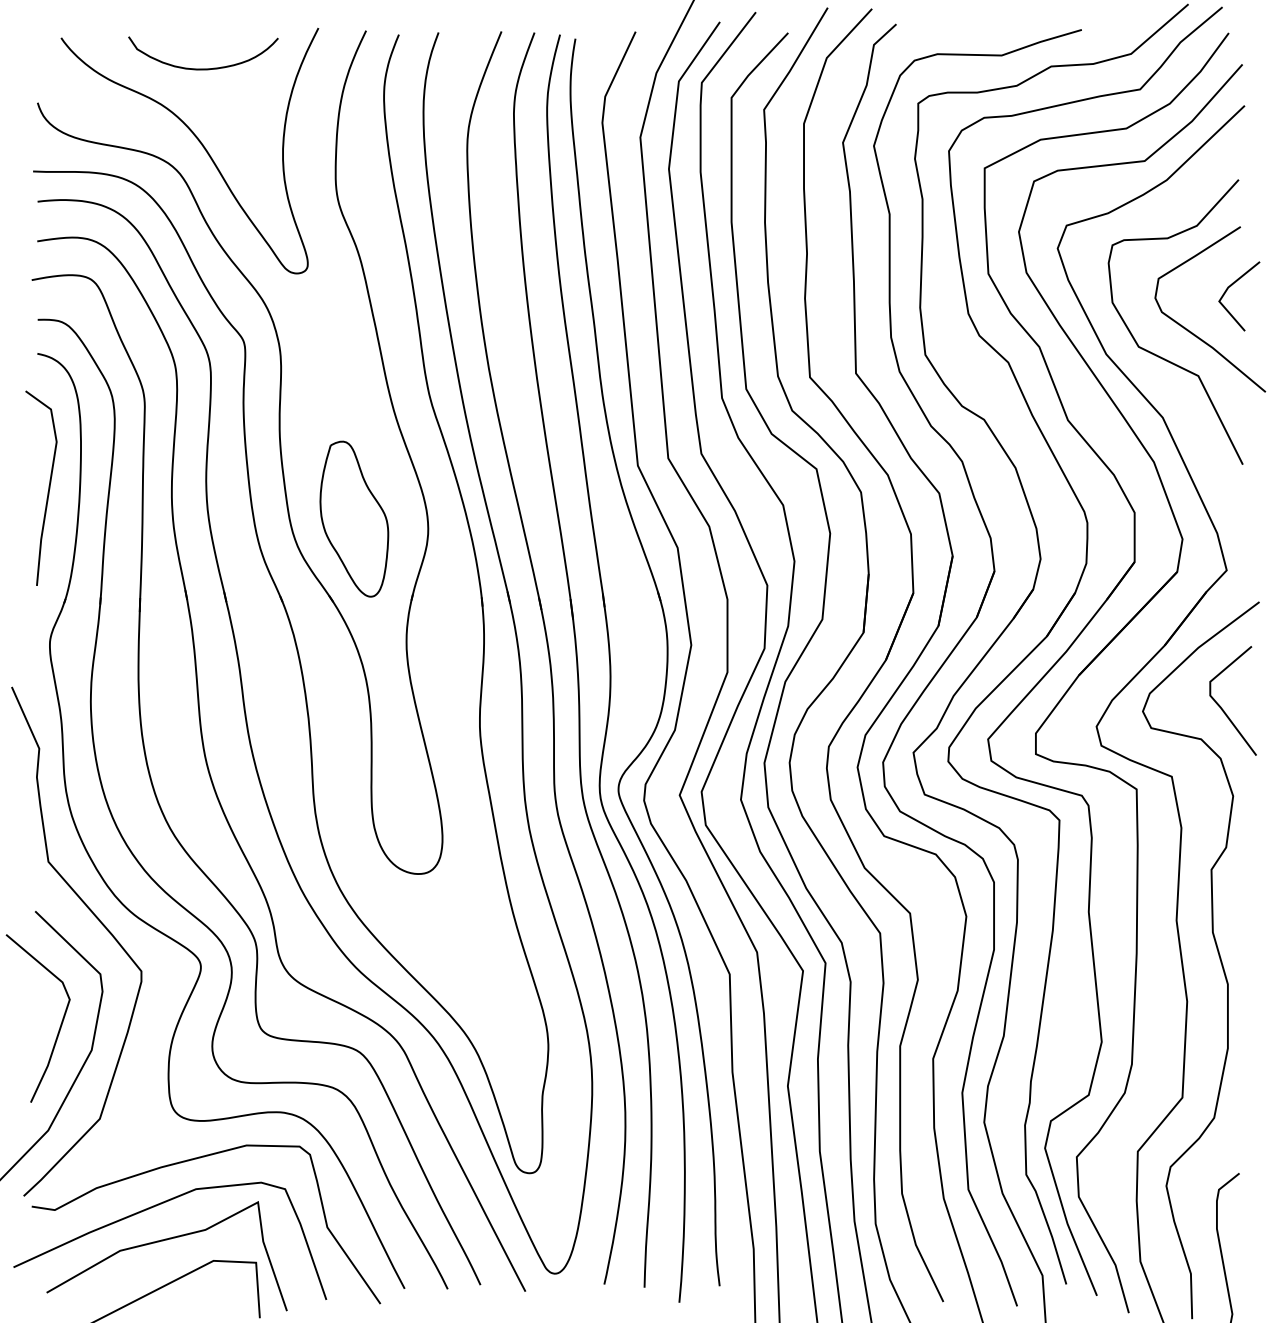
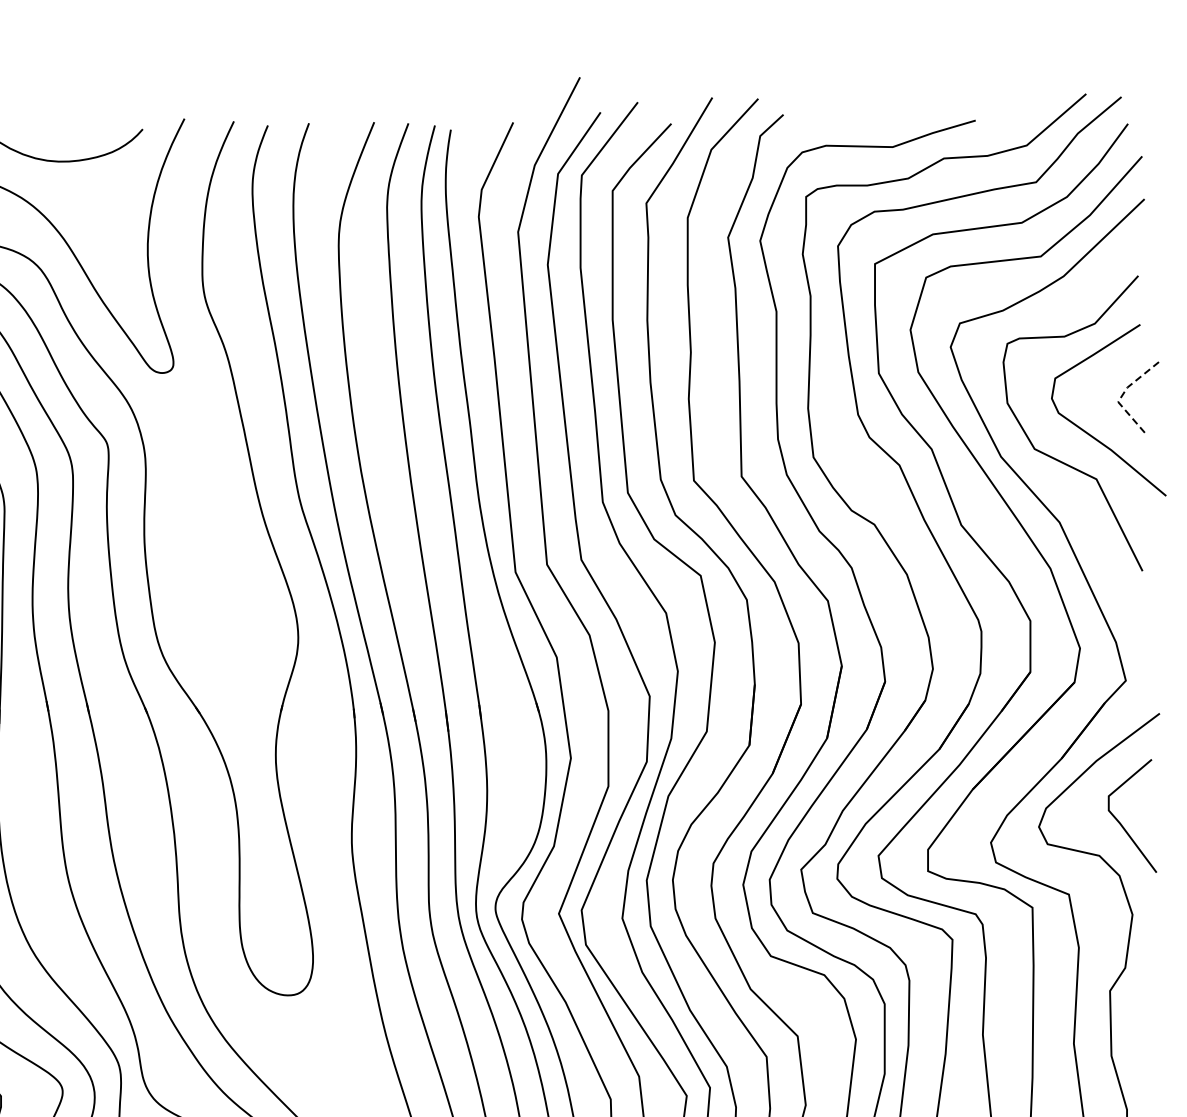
line: (1224, 294) -> (1123, 394), solid -> dashed
part: (354, 518) -> (221, 626), removed

